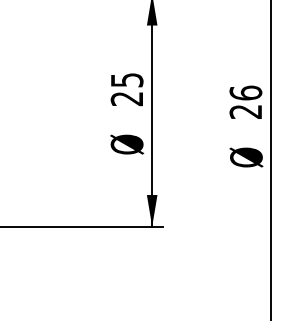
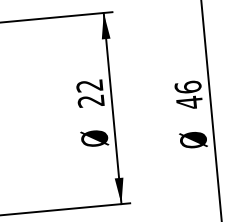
text: (126, 80) -> (89, 86), 25 -> 22
text: (245, 111) -> (189, 102), 26 -> 46

